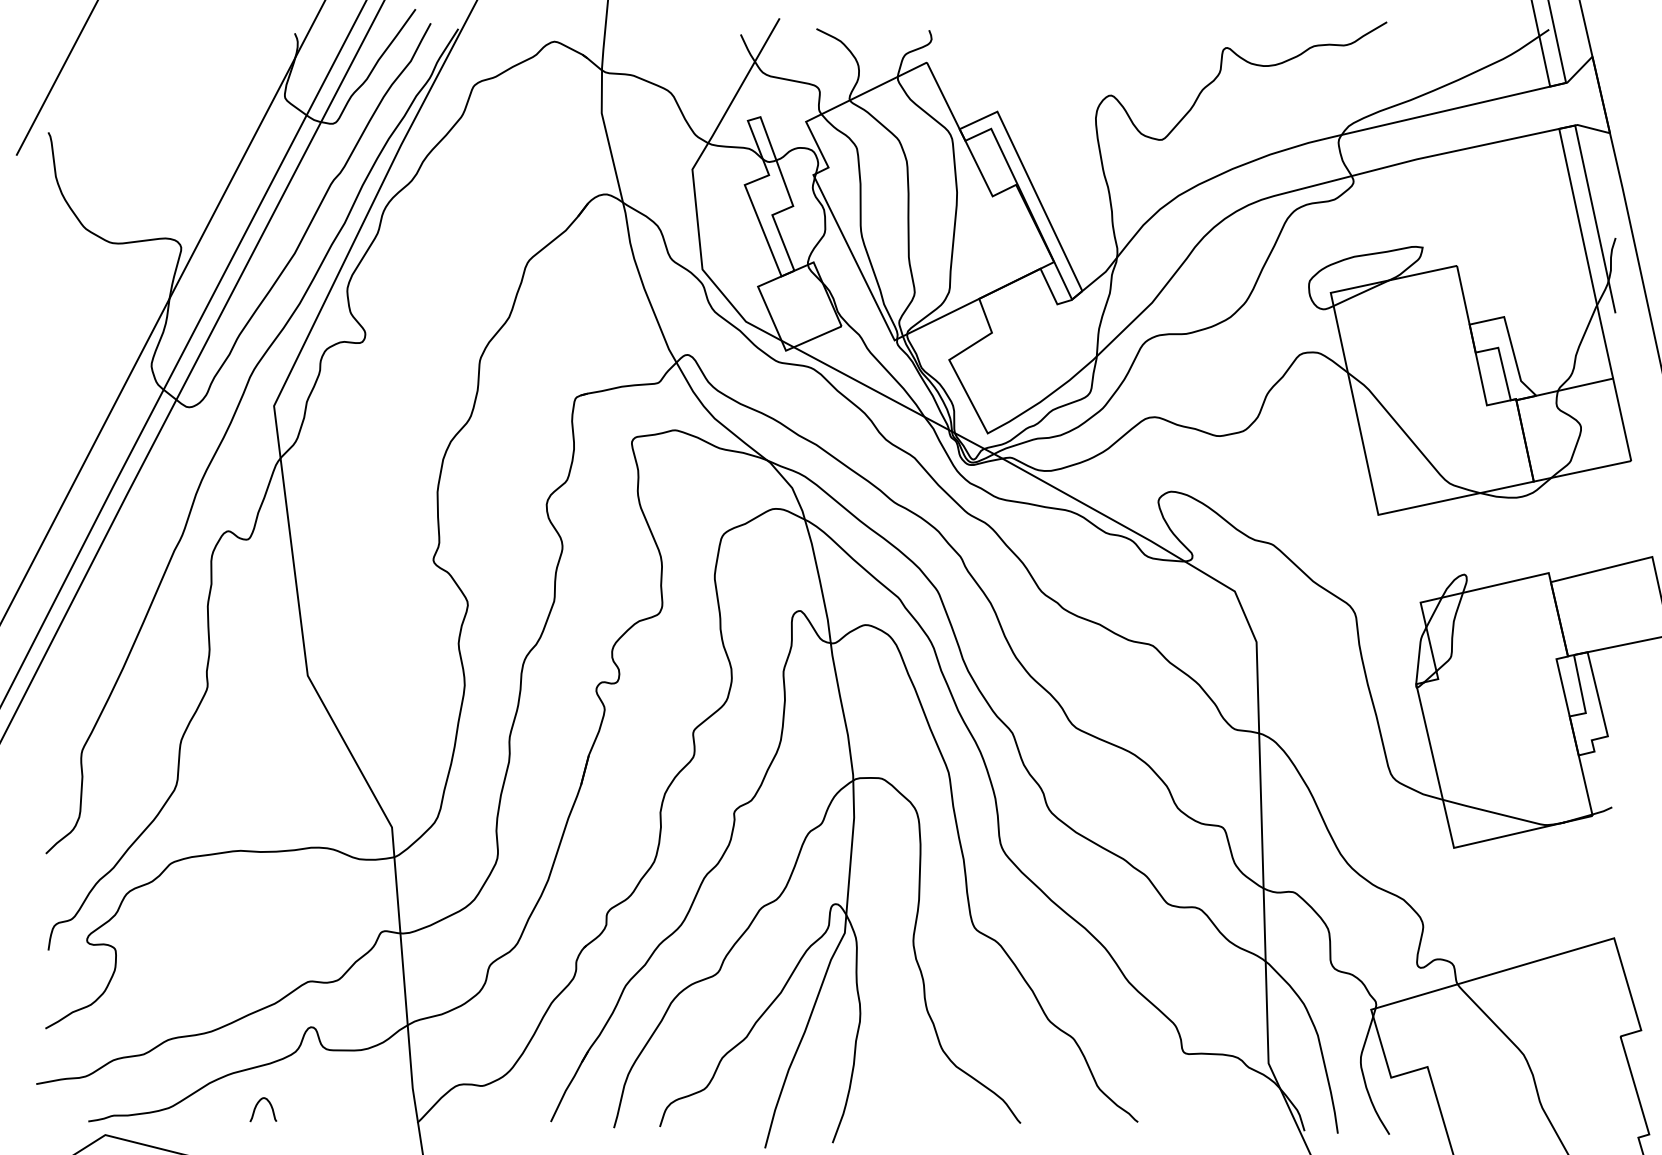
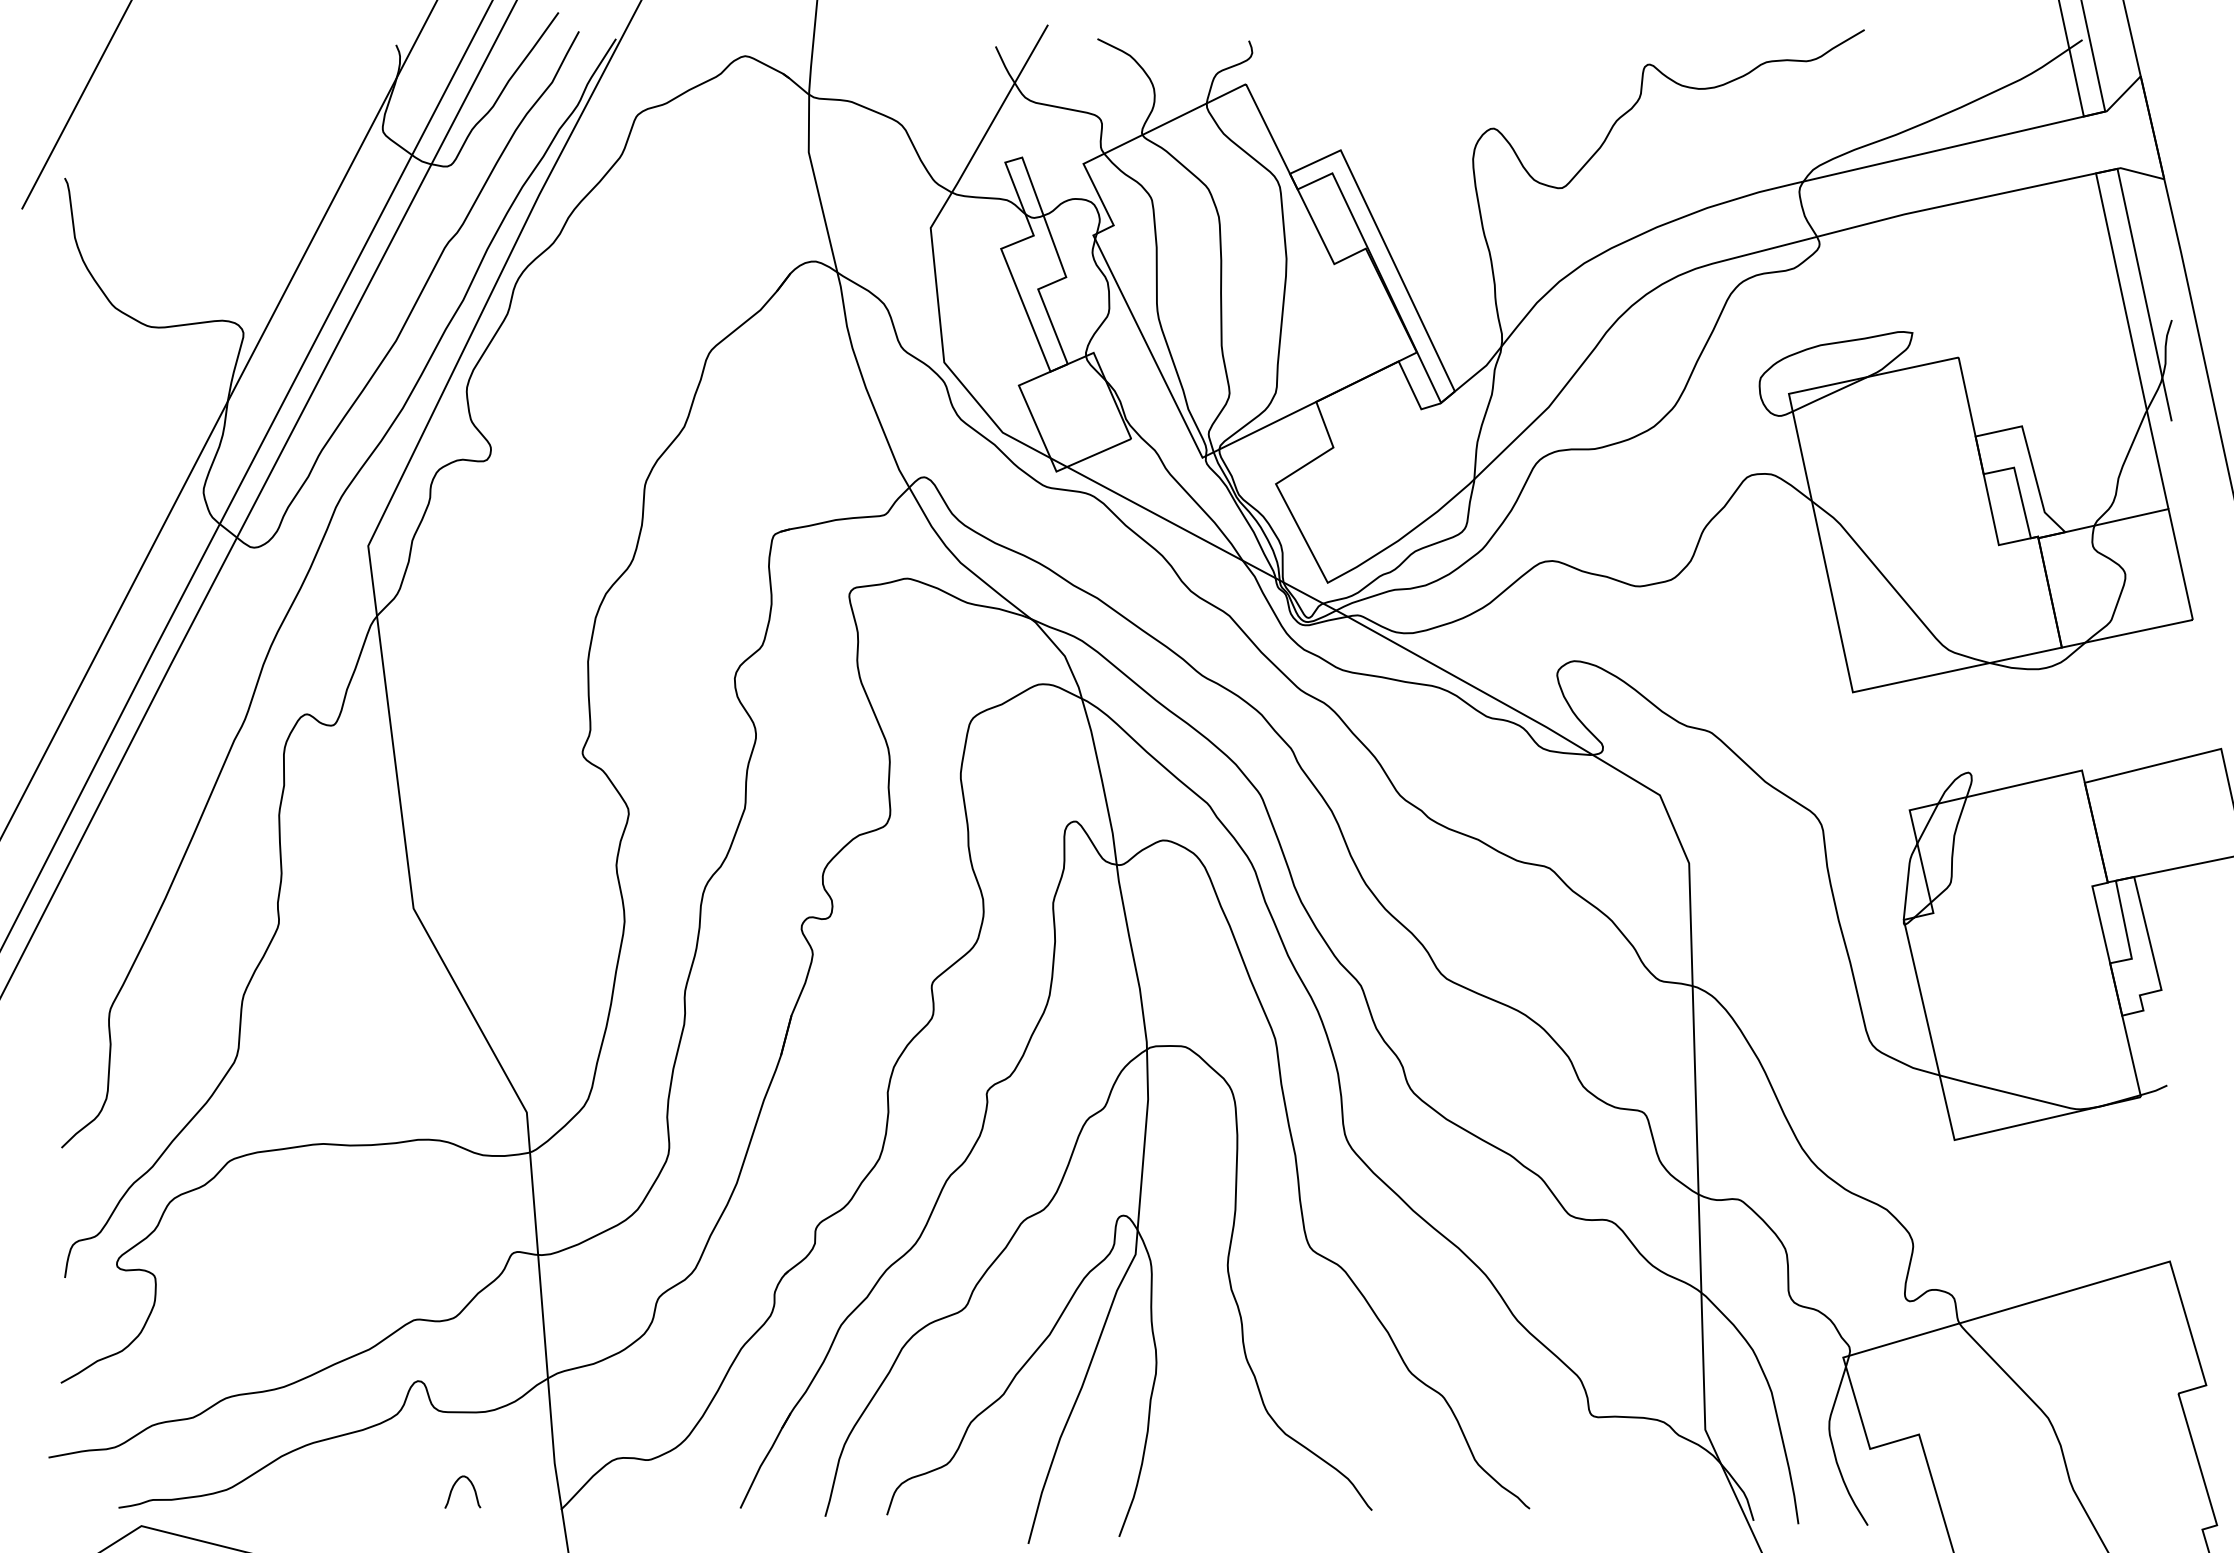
curve: (257, 1105) -> (454, 1486), moved

